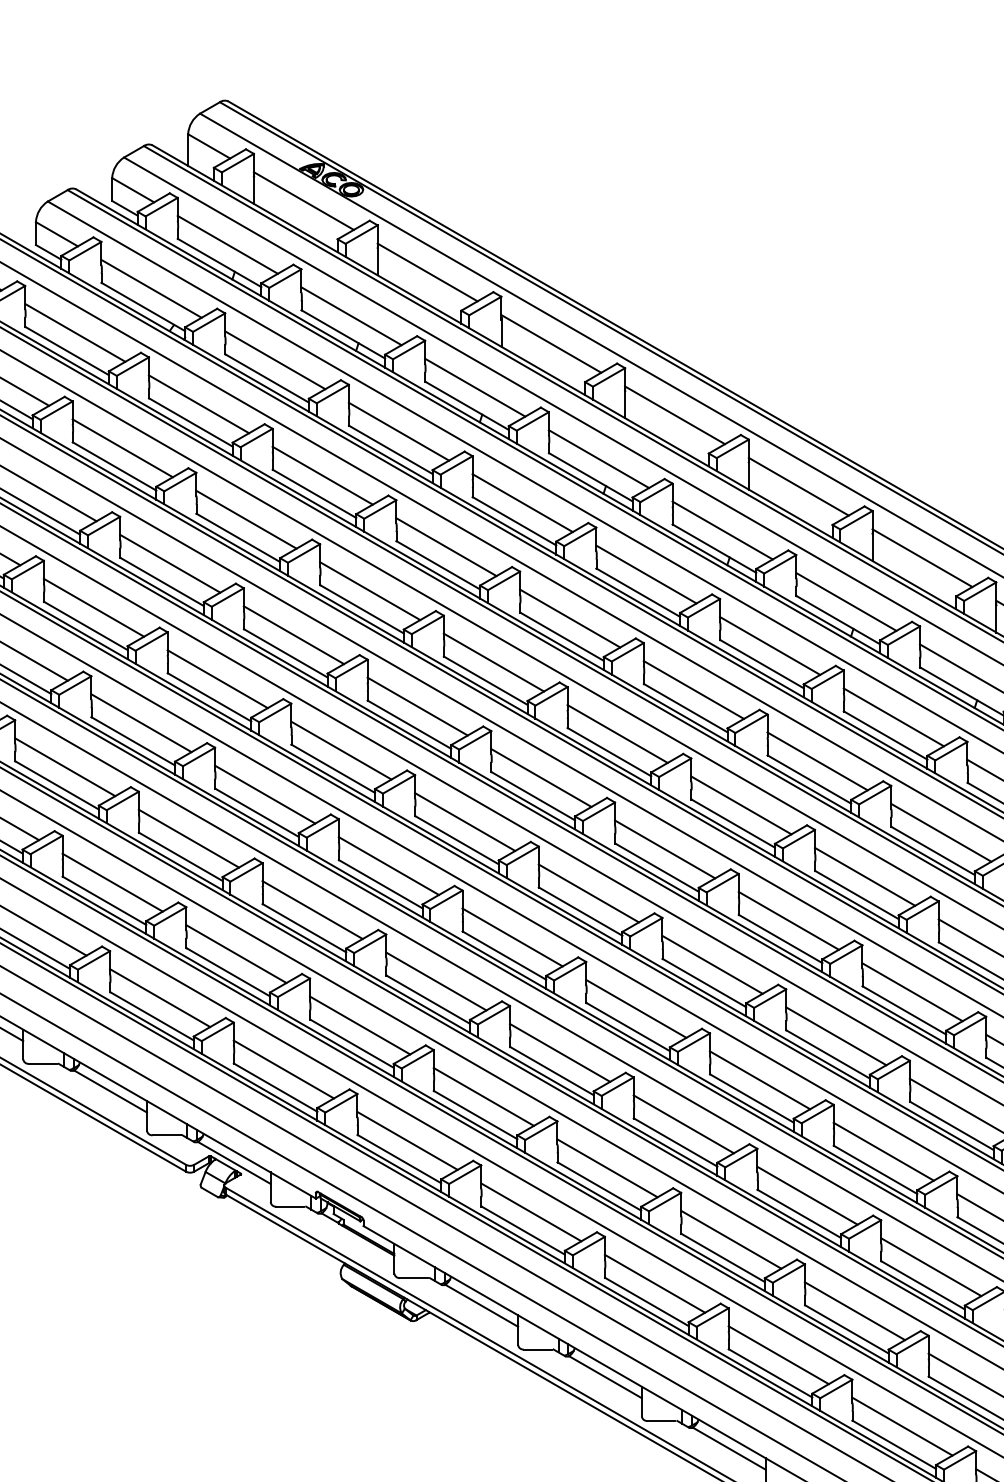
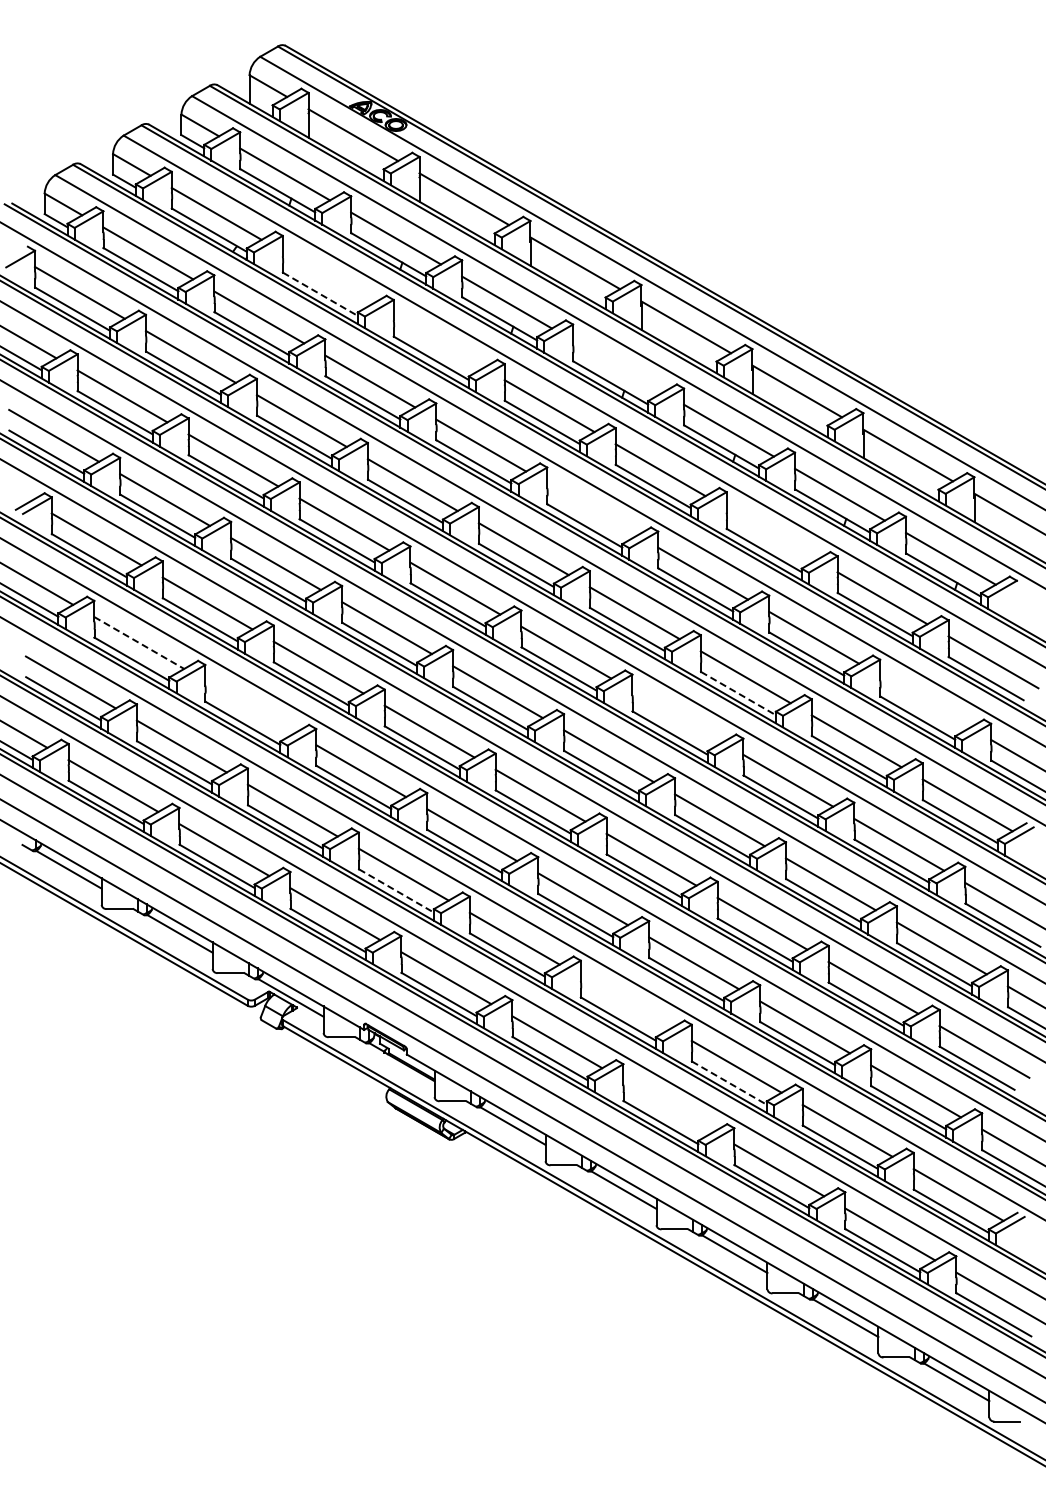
line: (275, 359) -> (327, 277), removed
line: (267, 378) -> (320, 294), solid -> dashed
line: (398, 431) -> (438, 341), removed
line: (598, 458) -> (617, 366), removed
line: (570, 618) -> (592, 509), removed
line: (770, 646) -> (771, 534), removed
line: (65, 766) -> (139, 642), solid -> dashed
line: (733, 823) -> (738, 693), solid -> dashed
line: (941, 832) -> (925, 701), removed
line: (189, 838) -> (250, 706), removed
line: (665, 849) -> (677, 716), removed
line: (351, 1044) -> (396, 891), solid -> dashed
line: (607, 1168) -> (625, 1002), removed
line: (723, 1258) -> (729, 1083), solid -> dashed
line: (655, 1283) -> (668, 1106), removed

